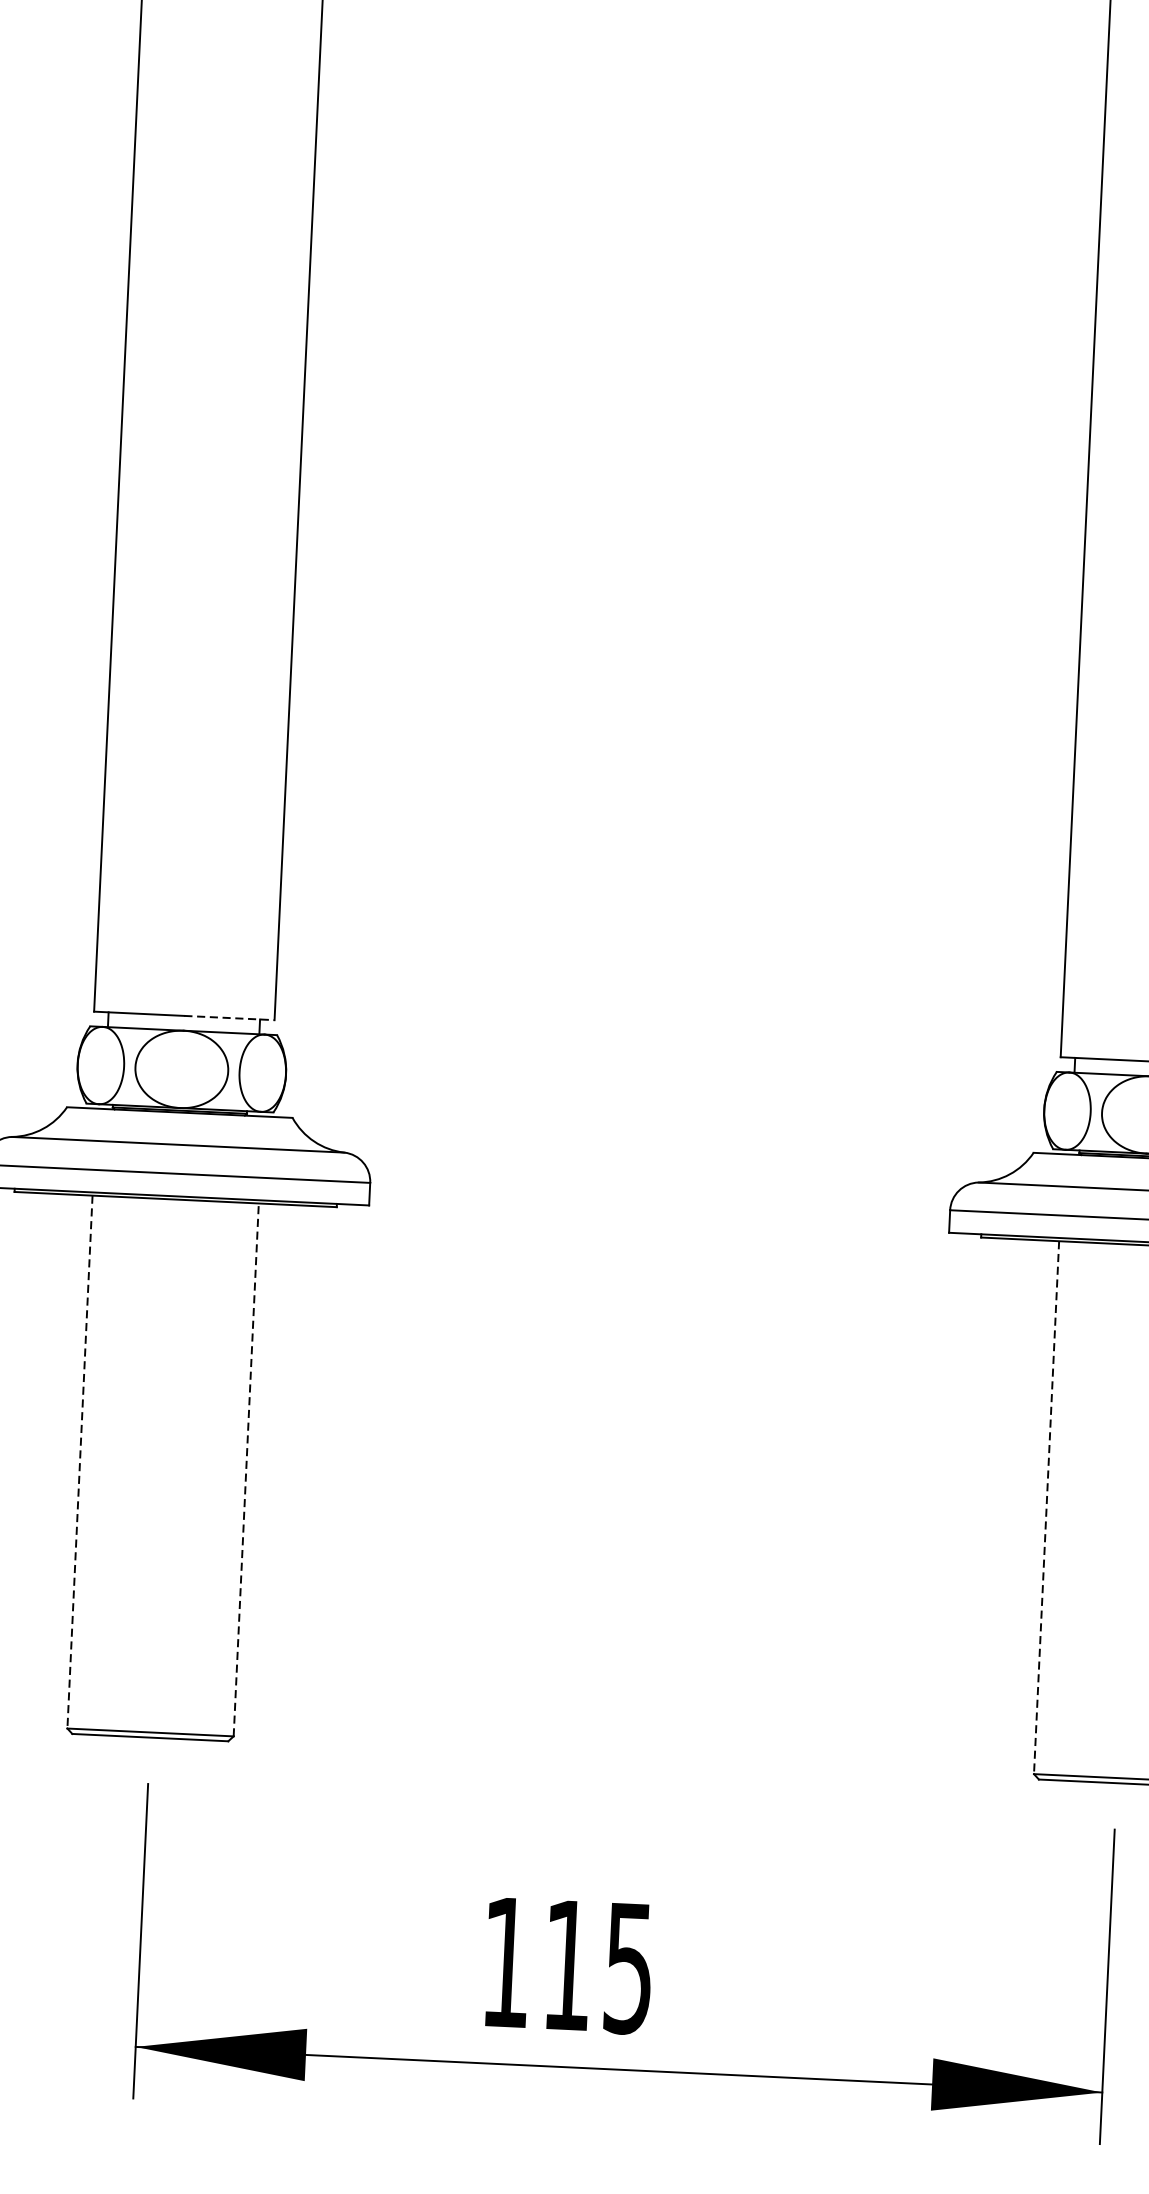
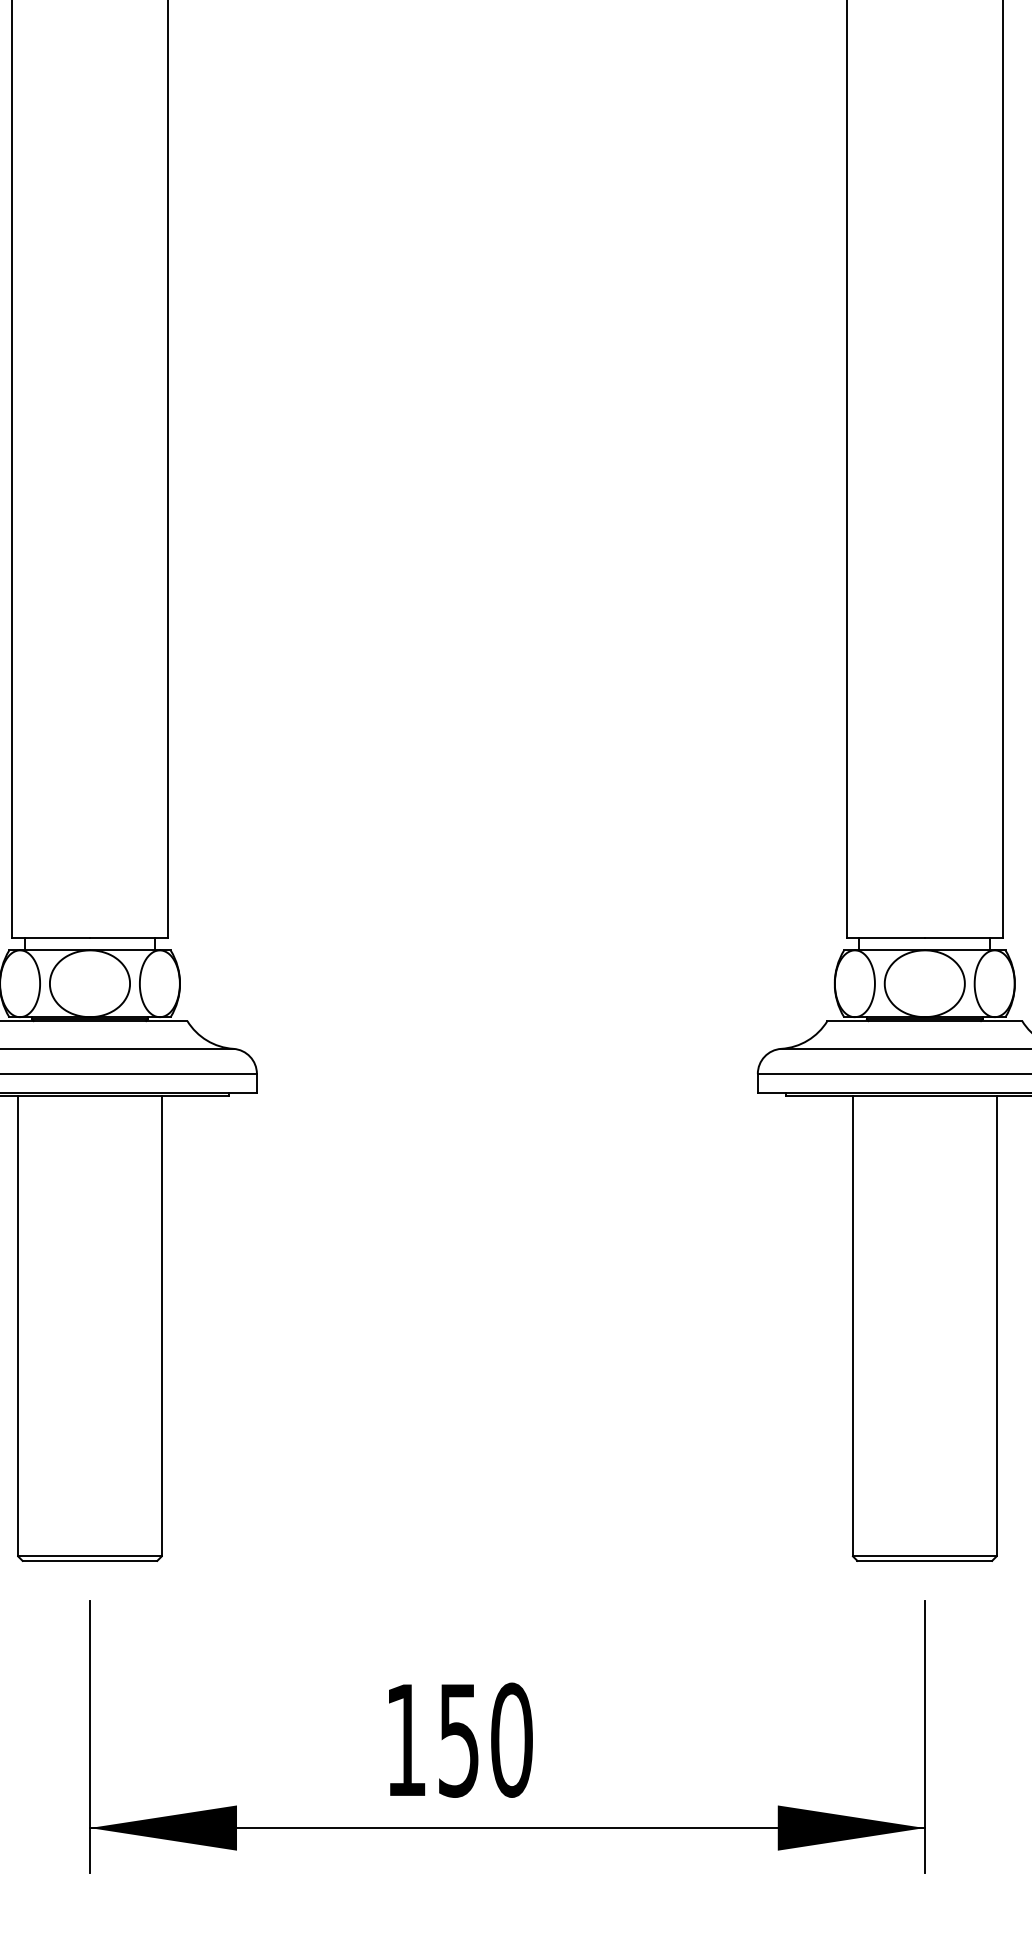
line: (228, 1017) -> (128, 937), dashed -> solid
line: (80, 1462) -> (18, 1326), dashed -> solid
line: (245, 1468) -> (161, 1325), dashed -> solid
line: (1047, 1507) -> (853, 1326), dashed -> solid
text: (598, 1965) -> (485, 1739), 115 -> 150

